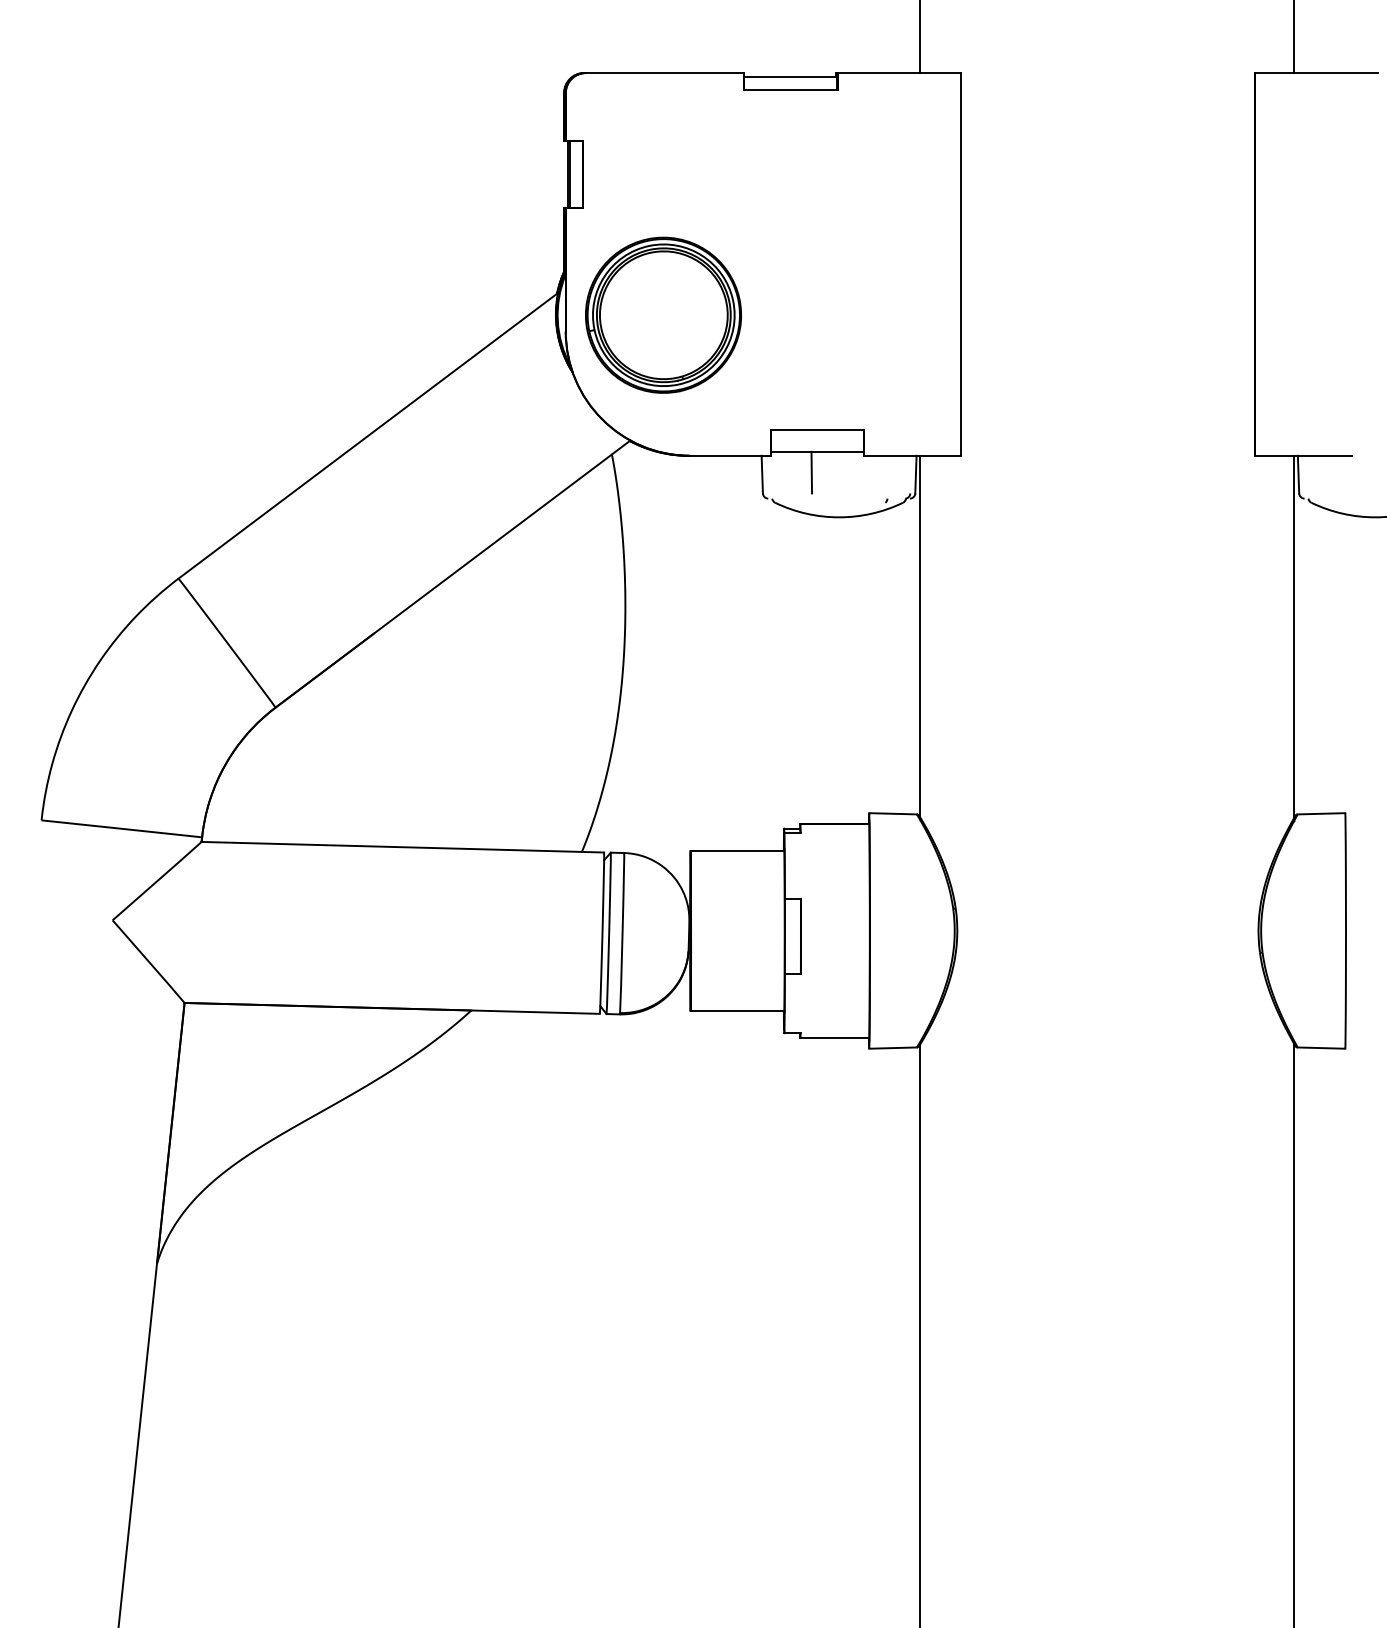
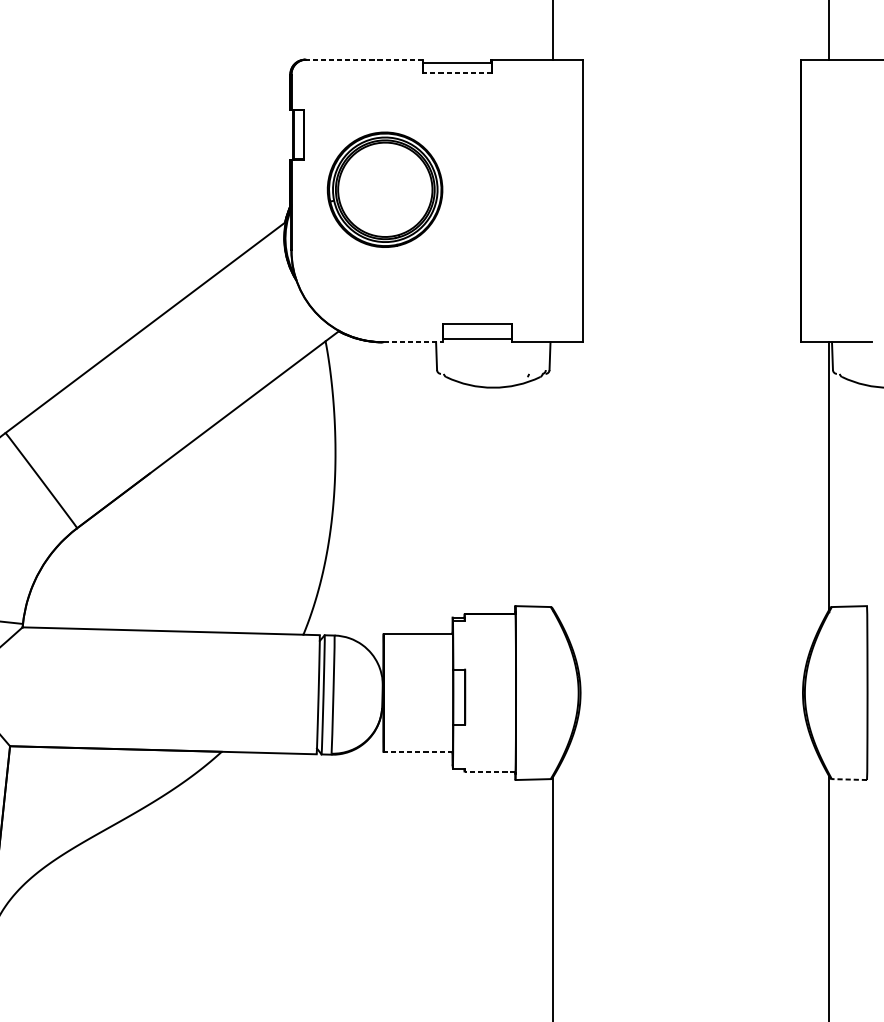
line: (664, 73) -> (364, 60), solid -> dashed
line: (791, 90) -> (458, 72), solid -> dashed
part: (663, 314) -> (385, 189), moved
line: (730, 455) -> (413, 342), solid -> dashed
line: (811, 472) -> (472, 354), removed
line: (920, 636) -> (553, 475), removed
line: (737, 1011) -> (418, 752), solid -> dashed
line: (834, 1038) -> (489, 772), solid -> dashed
line: (1321, 1048) -> (849, 779), solid -> dashed

